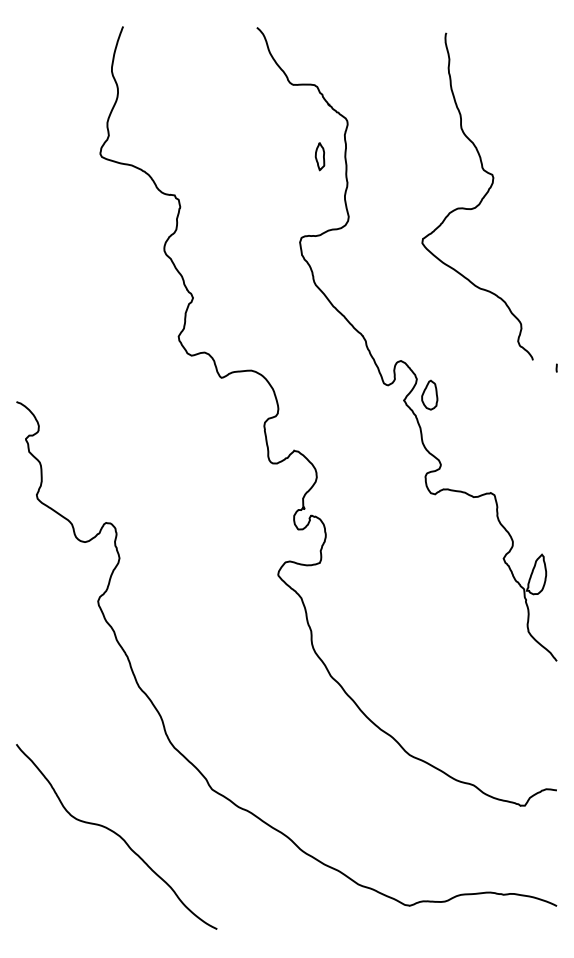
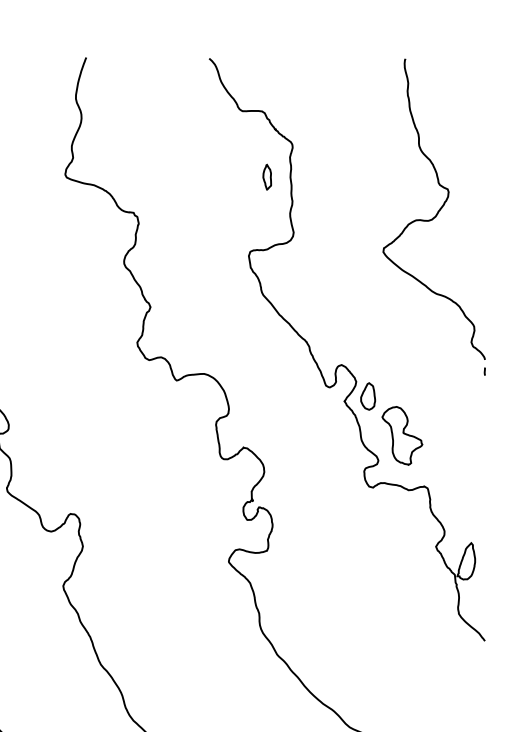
curve: (481, 198) -> (437, 211), moved
part: (466, 437) -> (401, 435), added

